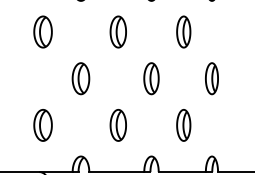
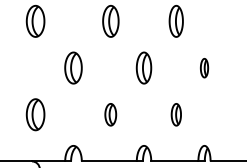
part: (211, 78) -> (204, 67), size x0.6
part: (117, 125) -> (110, 114), size x0.7
part: (183, 125) -> (176, 114), size x0.7

